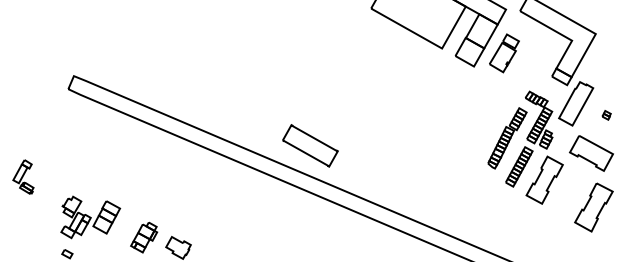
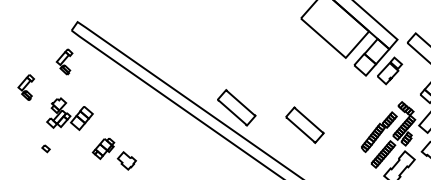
part: (67, 131) -> (64, 60), added
part: (406, 149) -> (305, 124), added
part: (90, 217) -> (70, 115), moved

